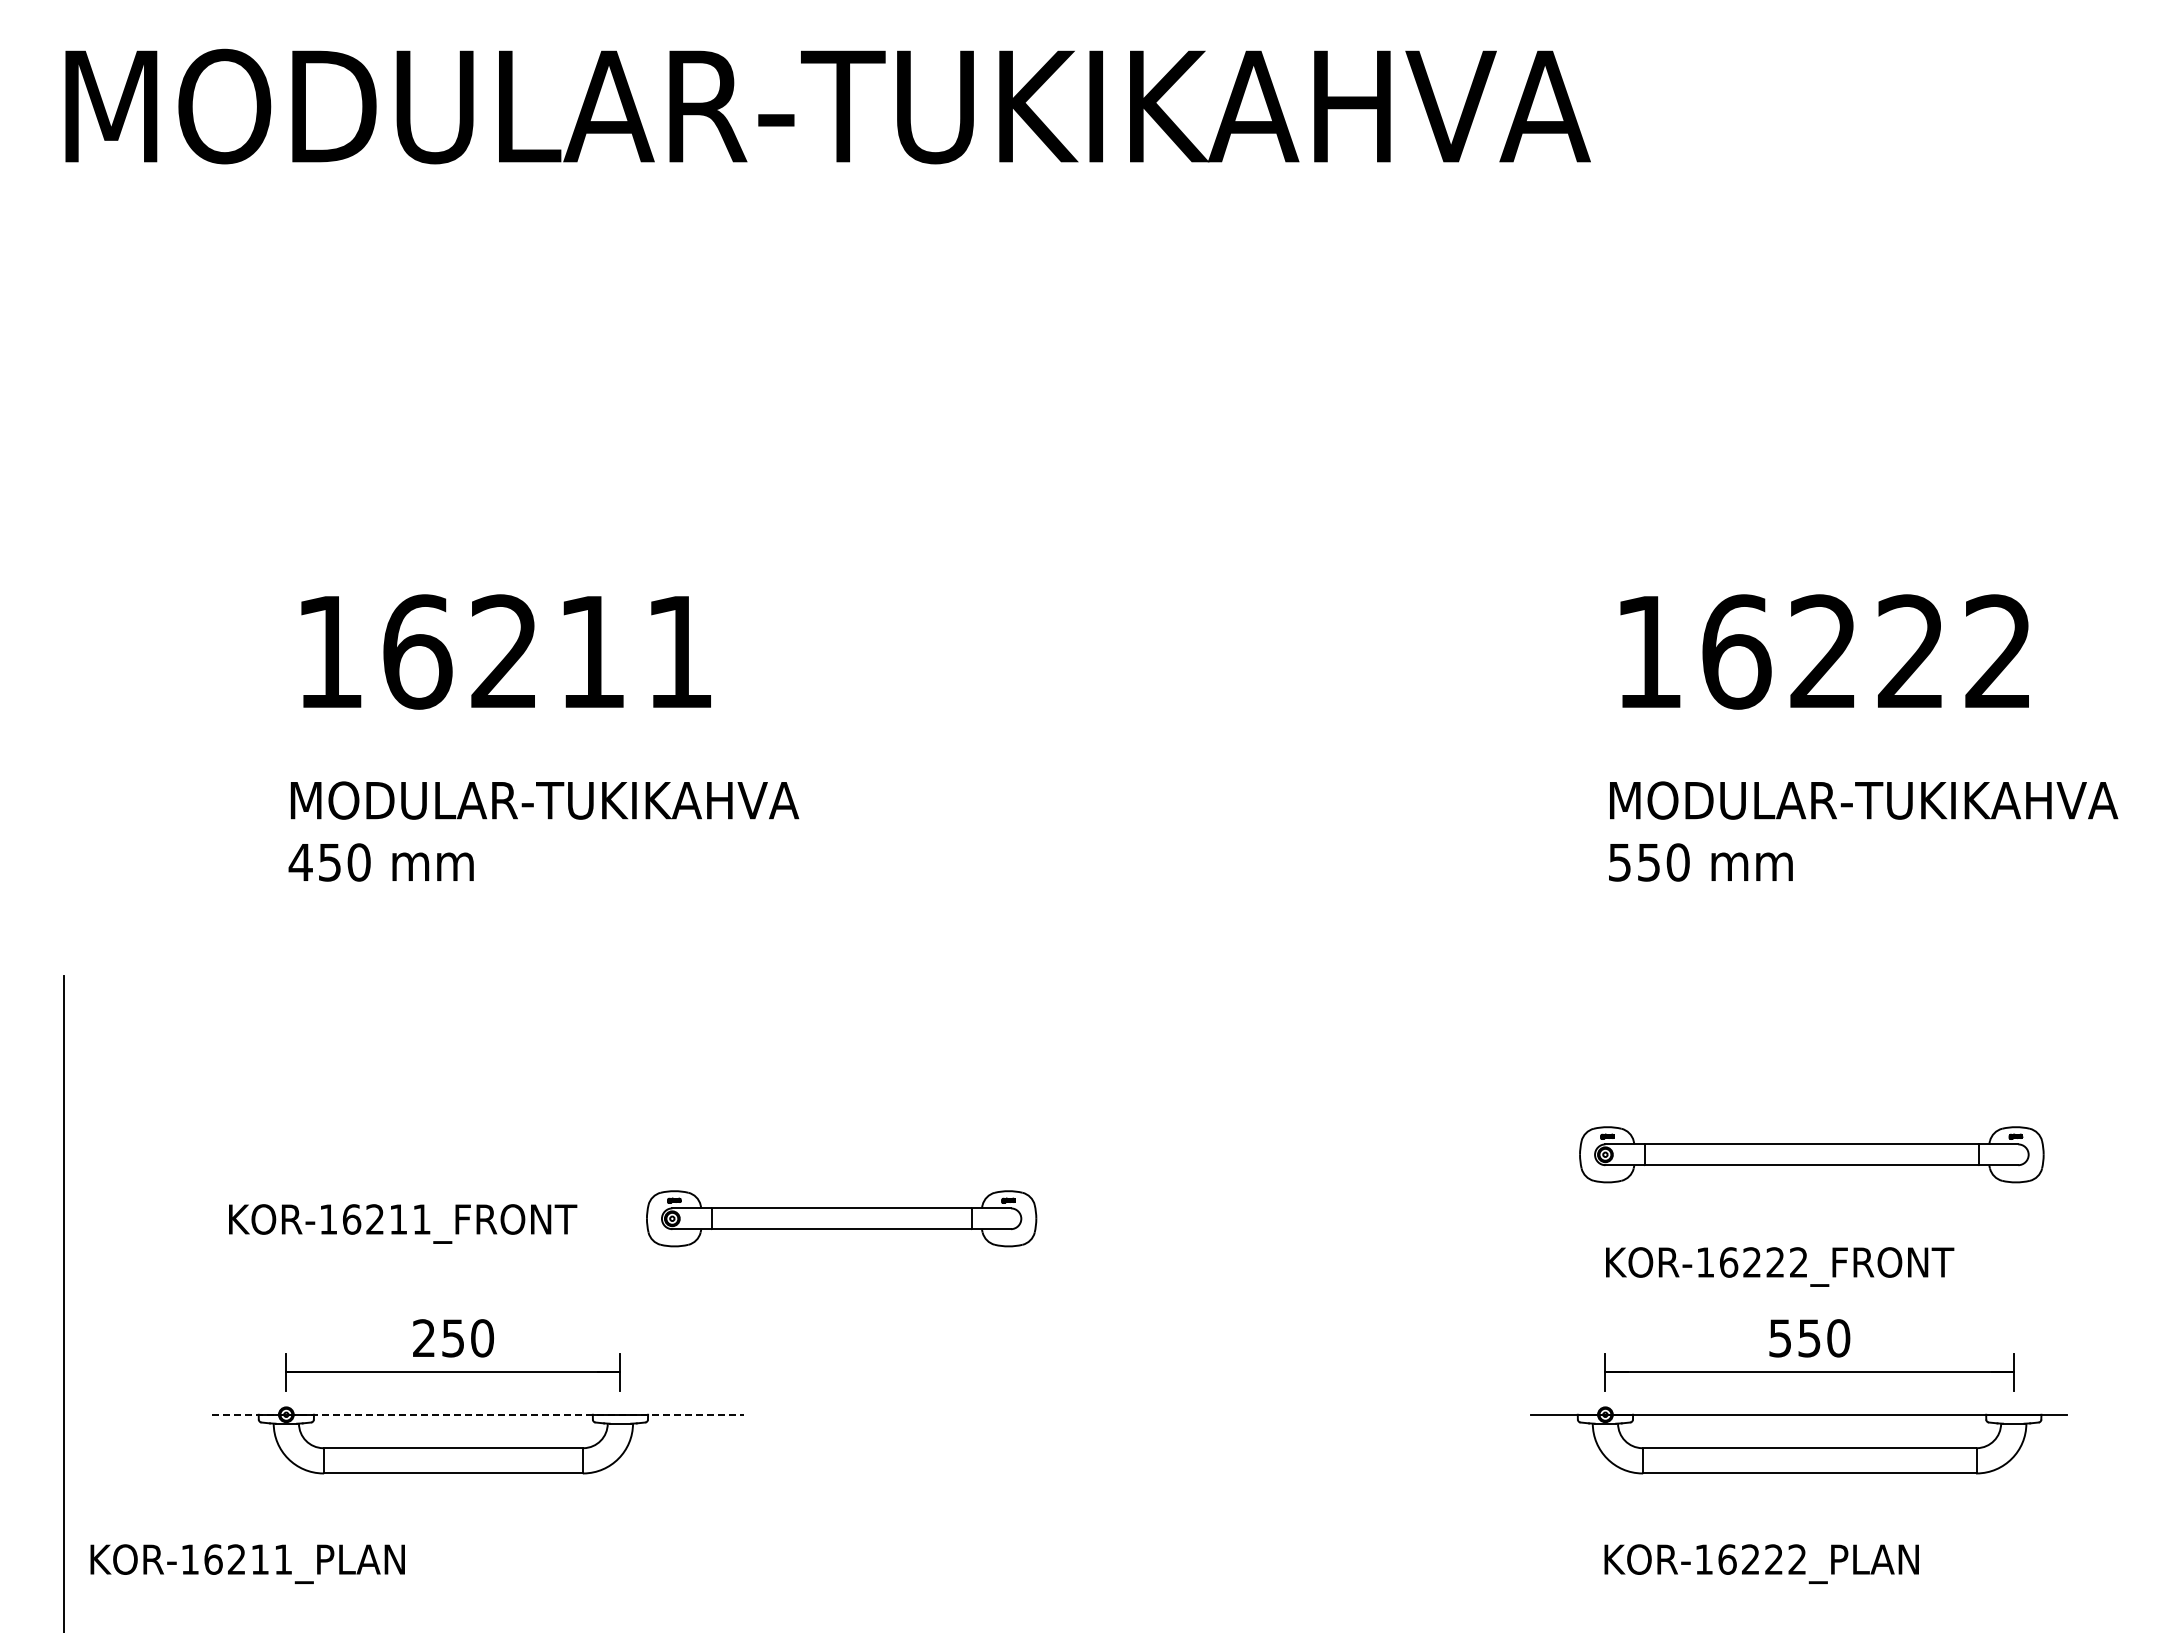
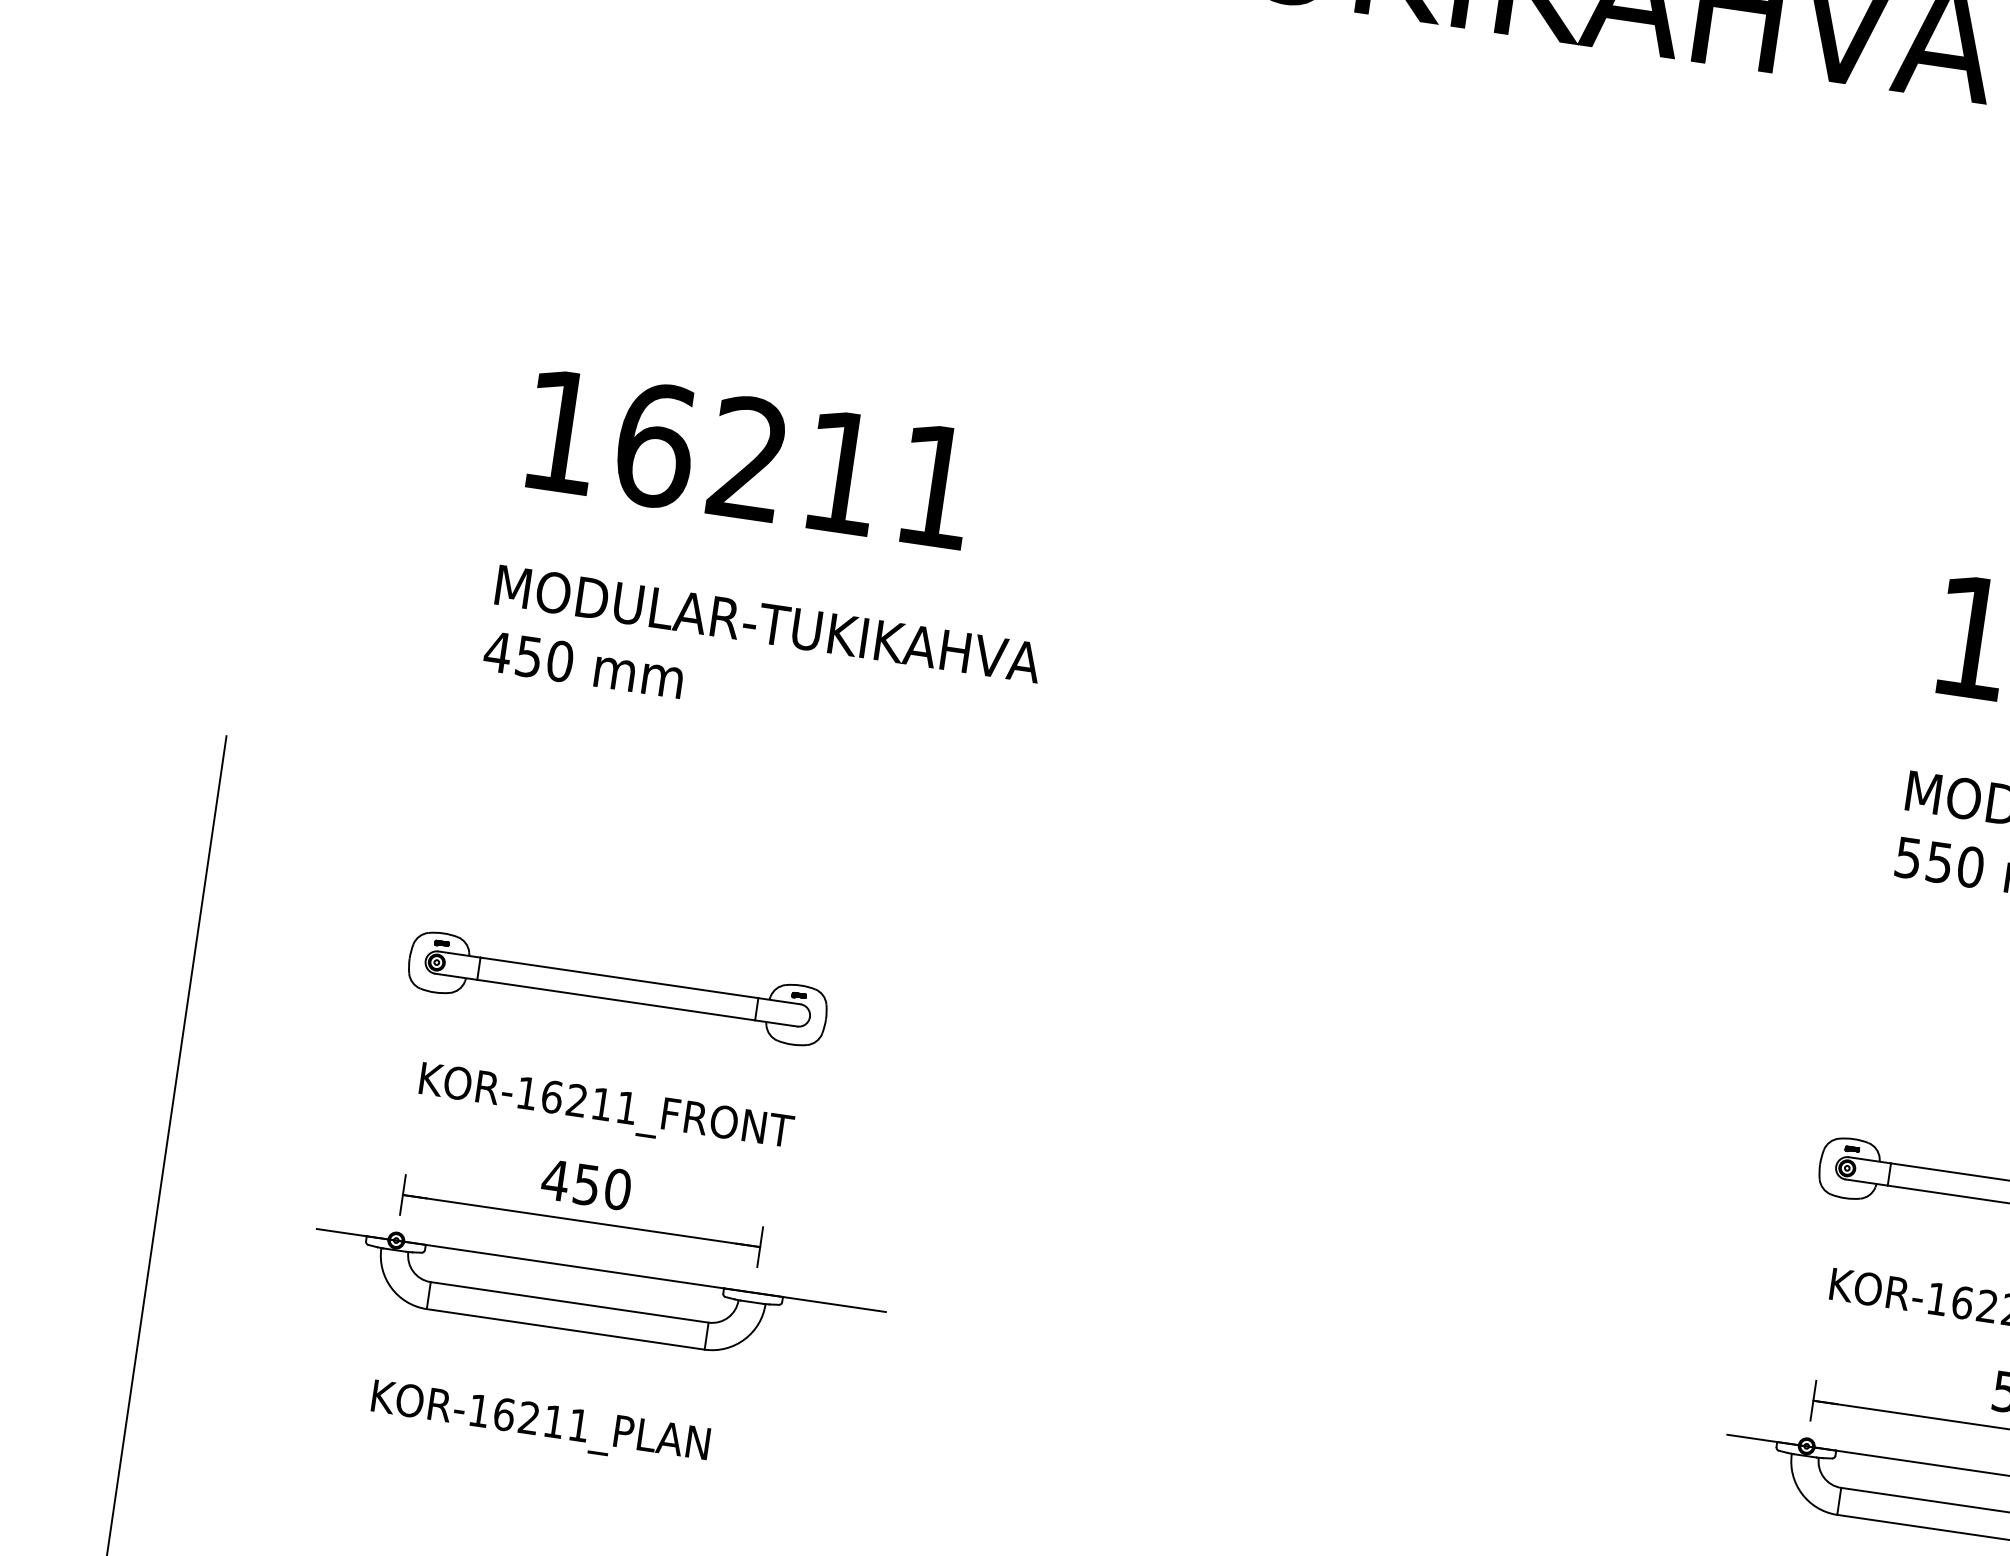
part: (841, 1218) -> (617, 988), moved
text: (403, 1223) -> (606, 1109), moved
text: (424, 1337) -> (556, 1179), 250 -> 450
line: (478, 1414) -> (601, 1270), dashed -> solid
text: (247, 1563) -> (540, 1423), moved

